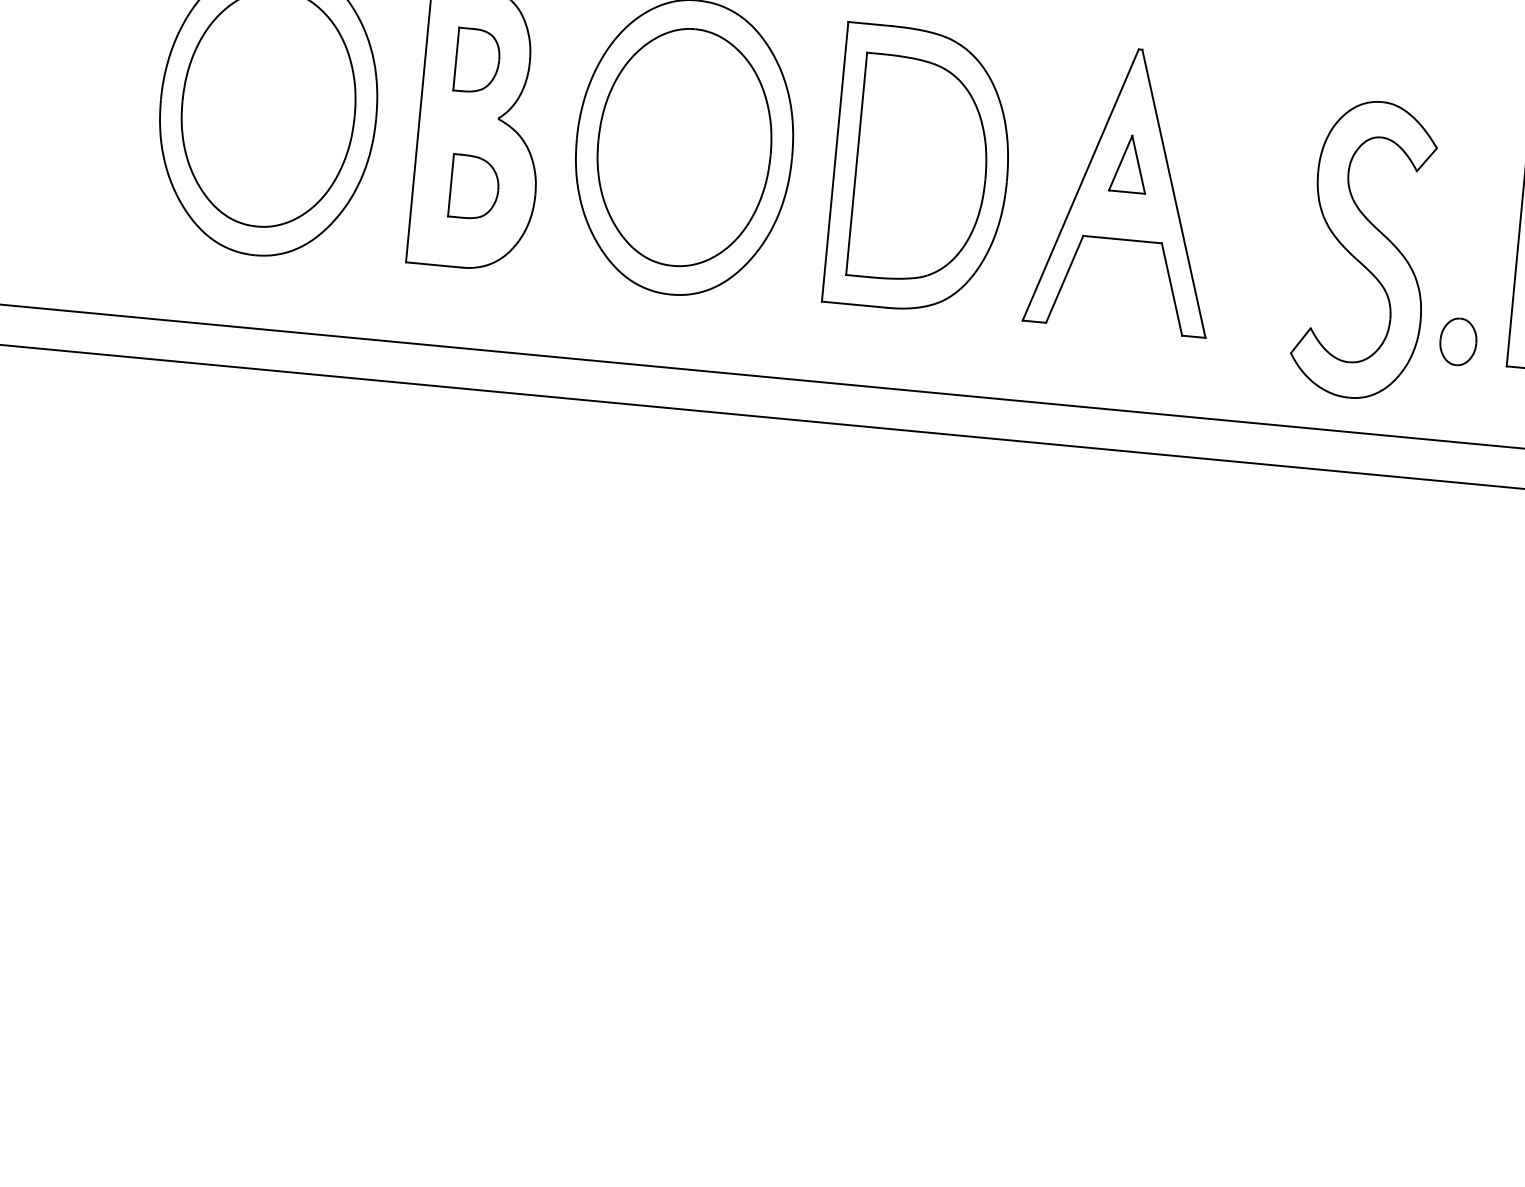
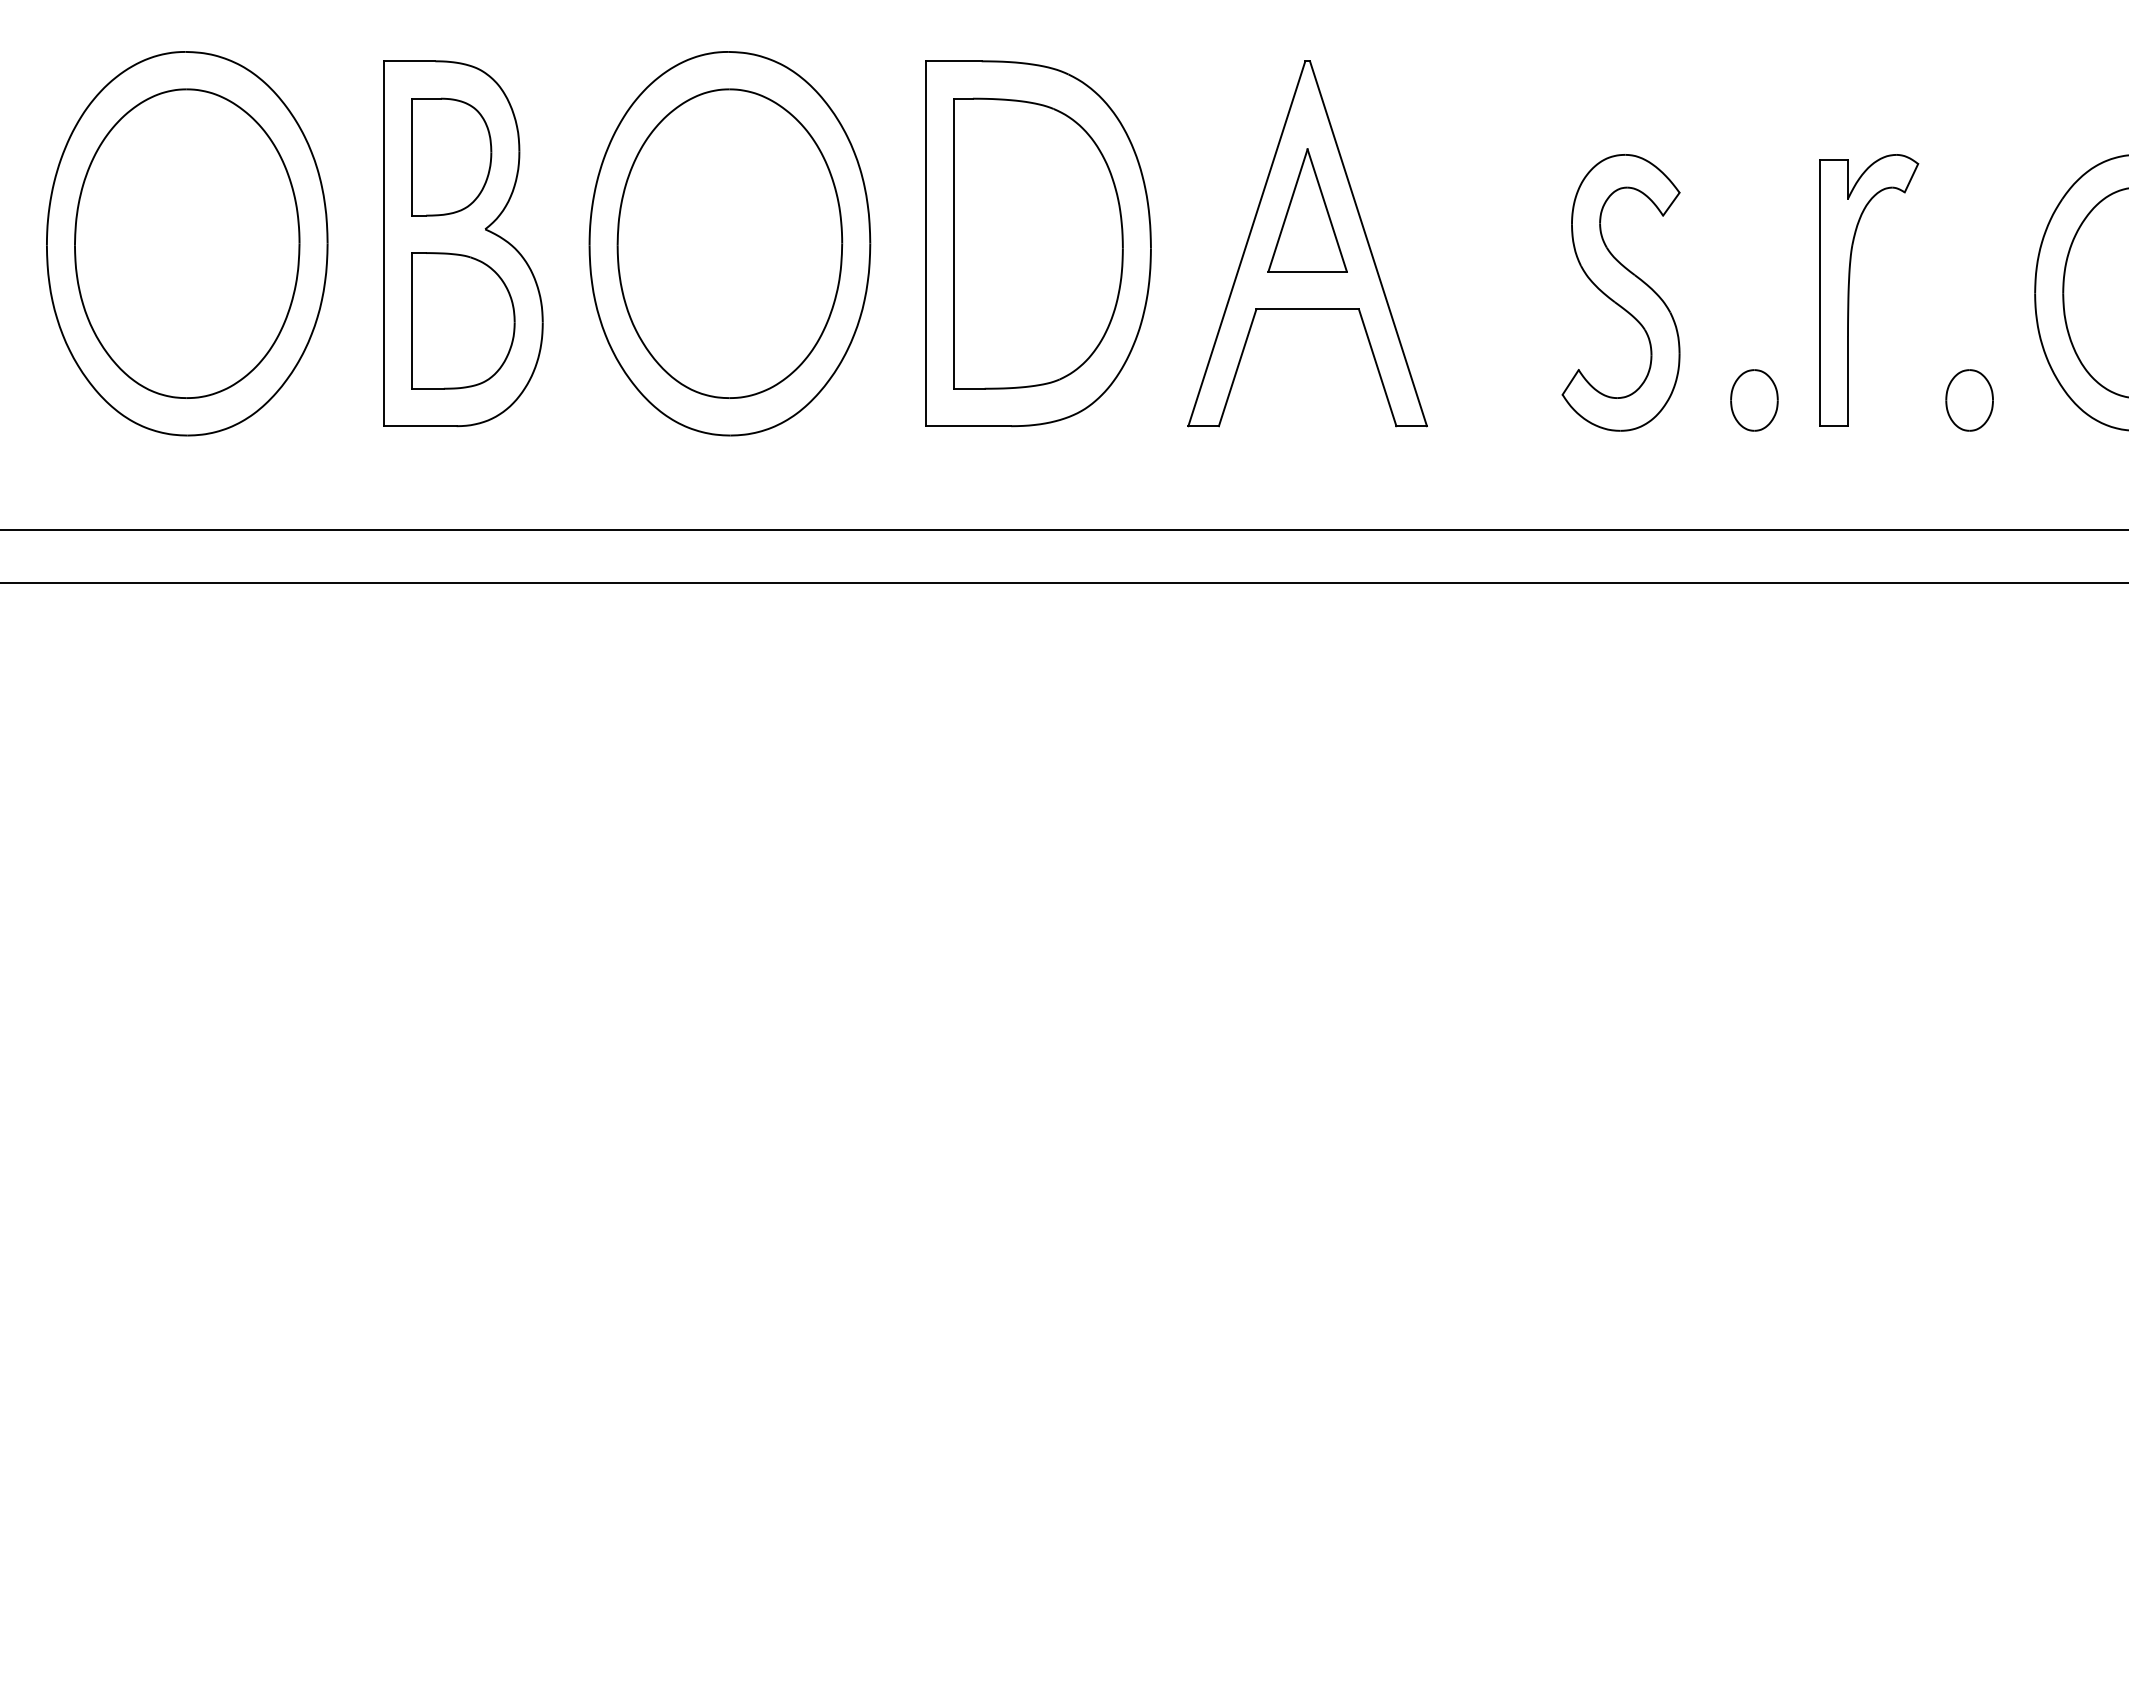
part: (477, 60) -> (451, 156), size x1.43
part: (1129, 163) -> (1307, 210), size x1.67
part: (474, 187) -> (463, 320), size x1.67
part: (1363, 249) -> (1620, 292), size x0.71

